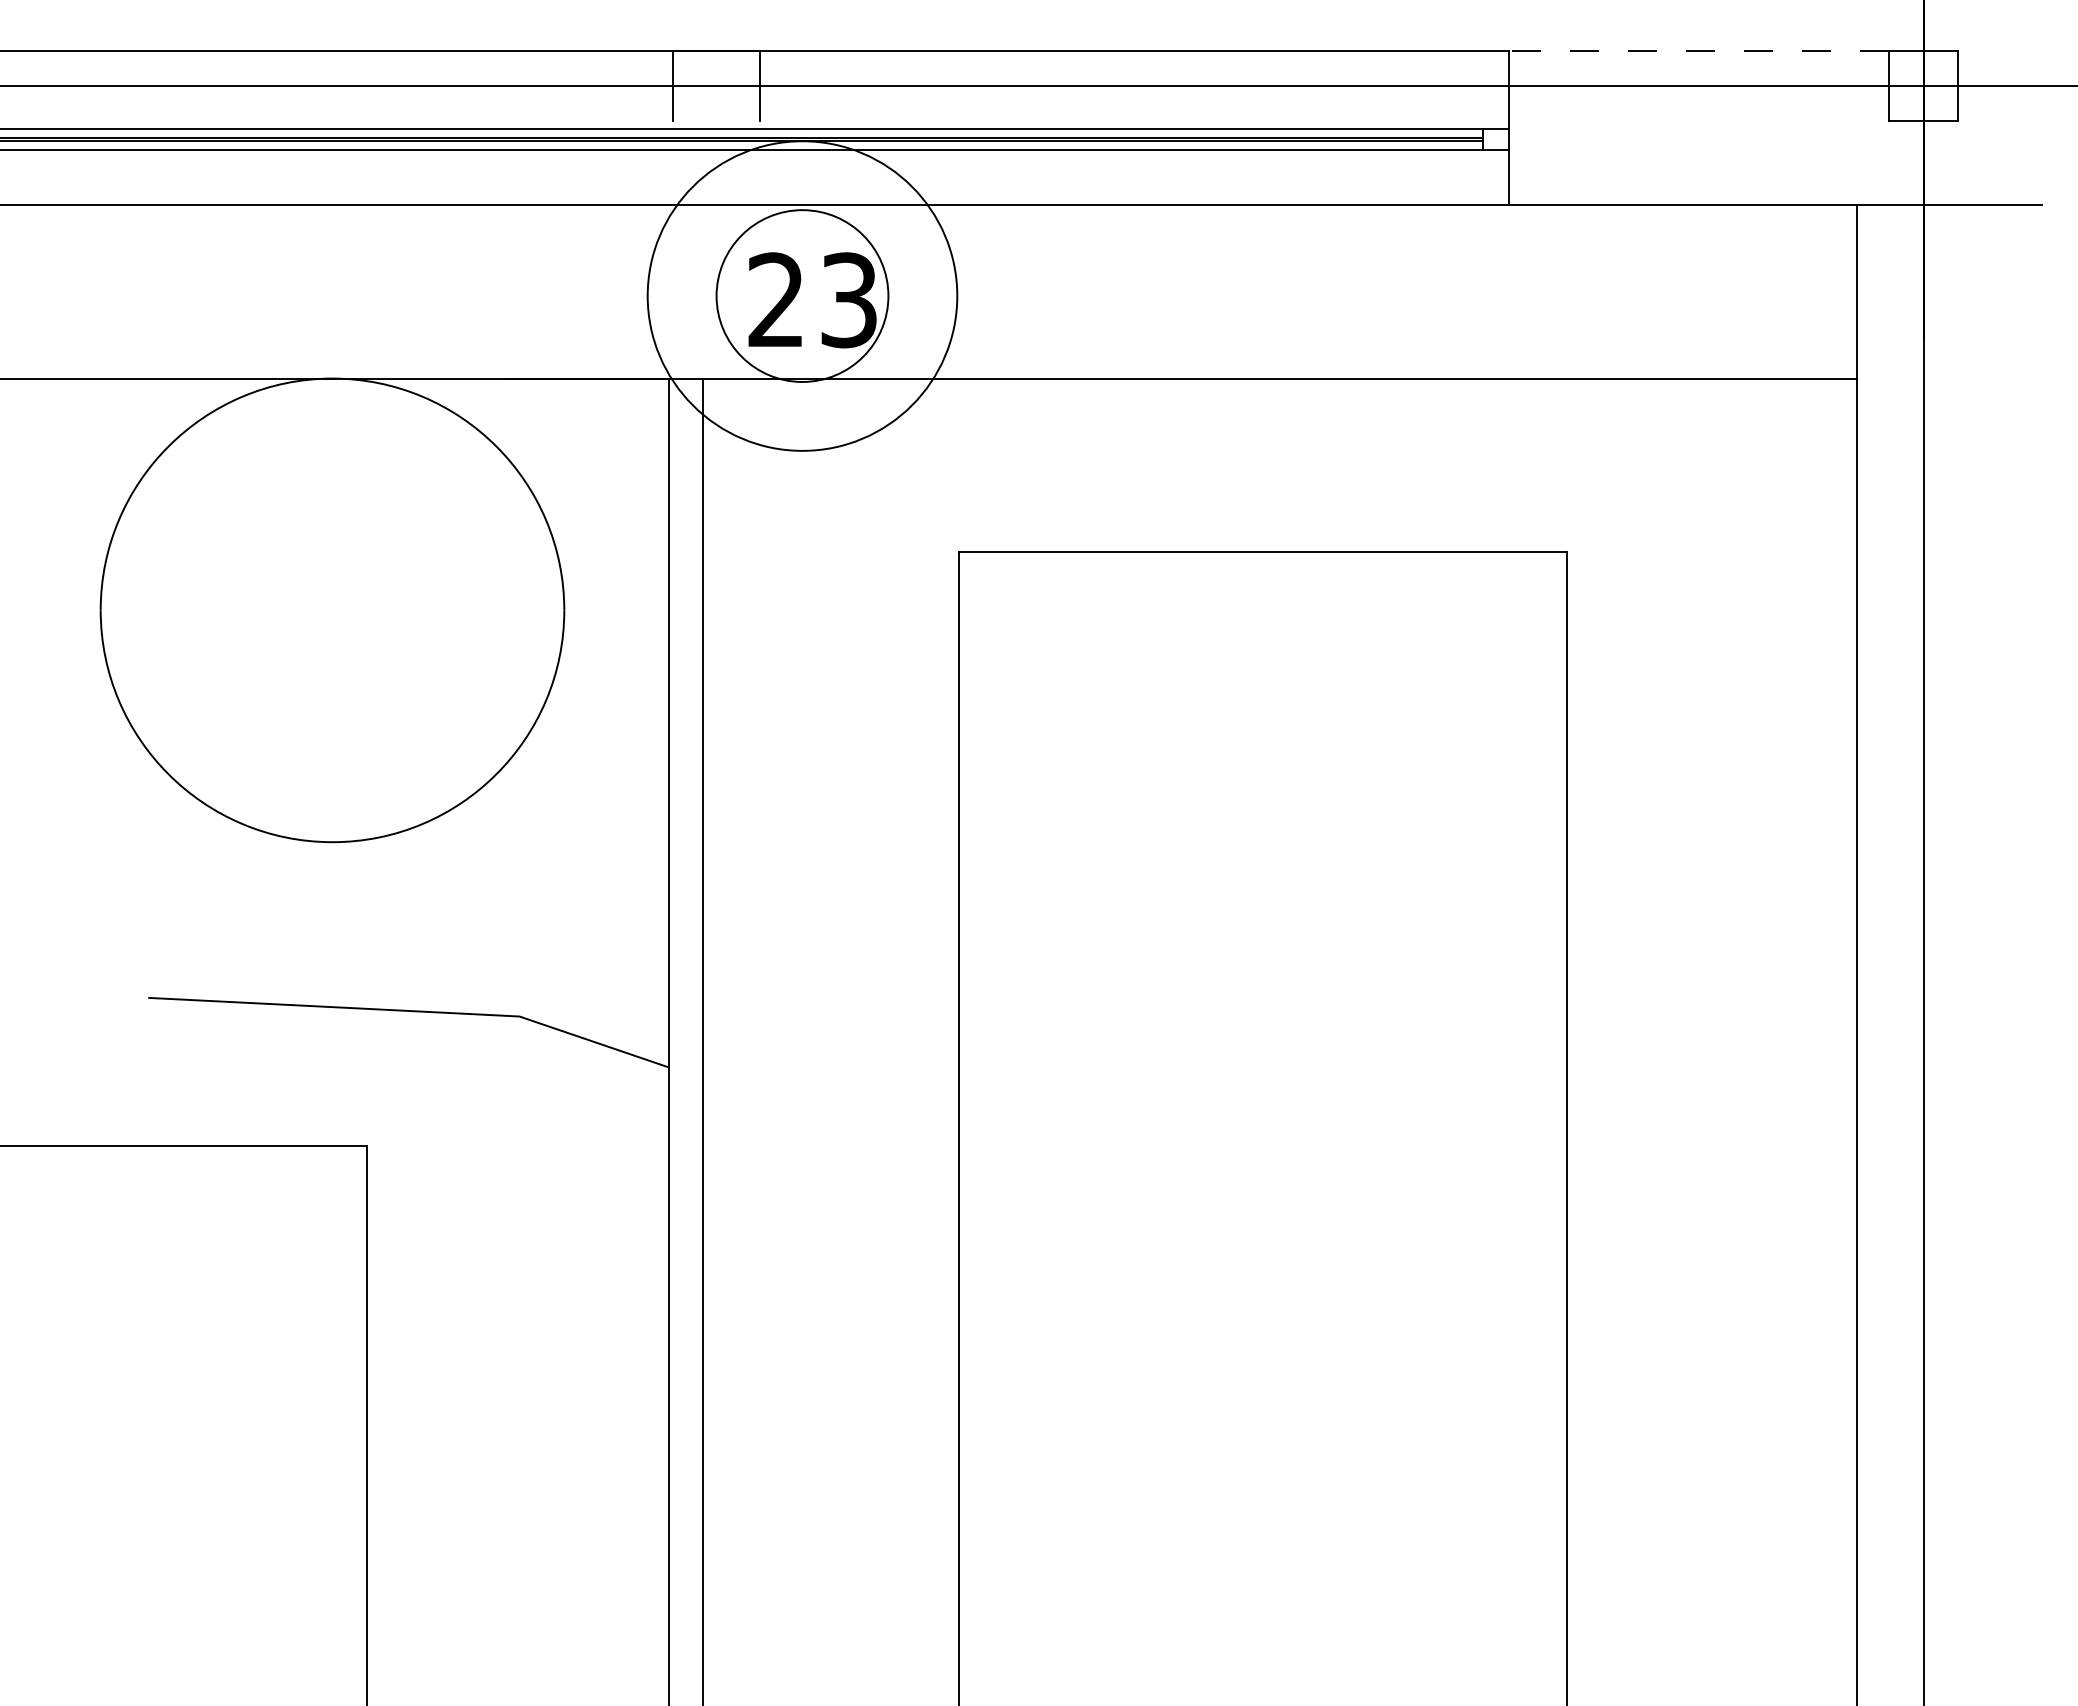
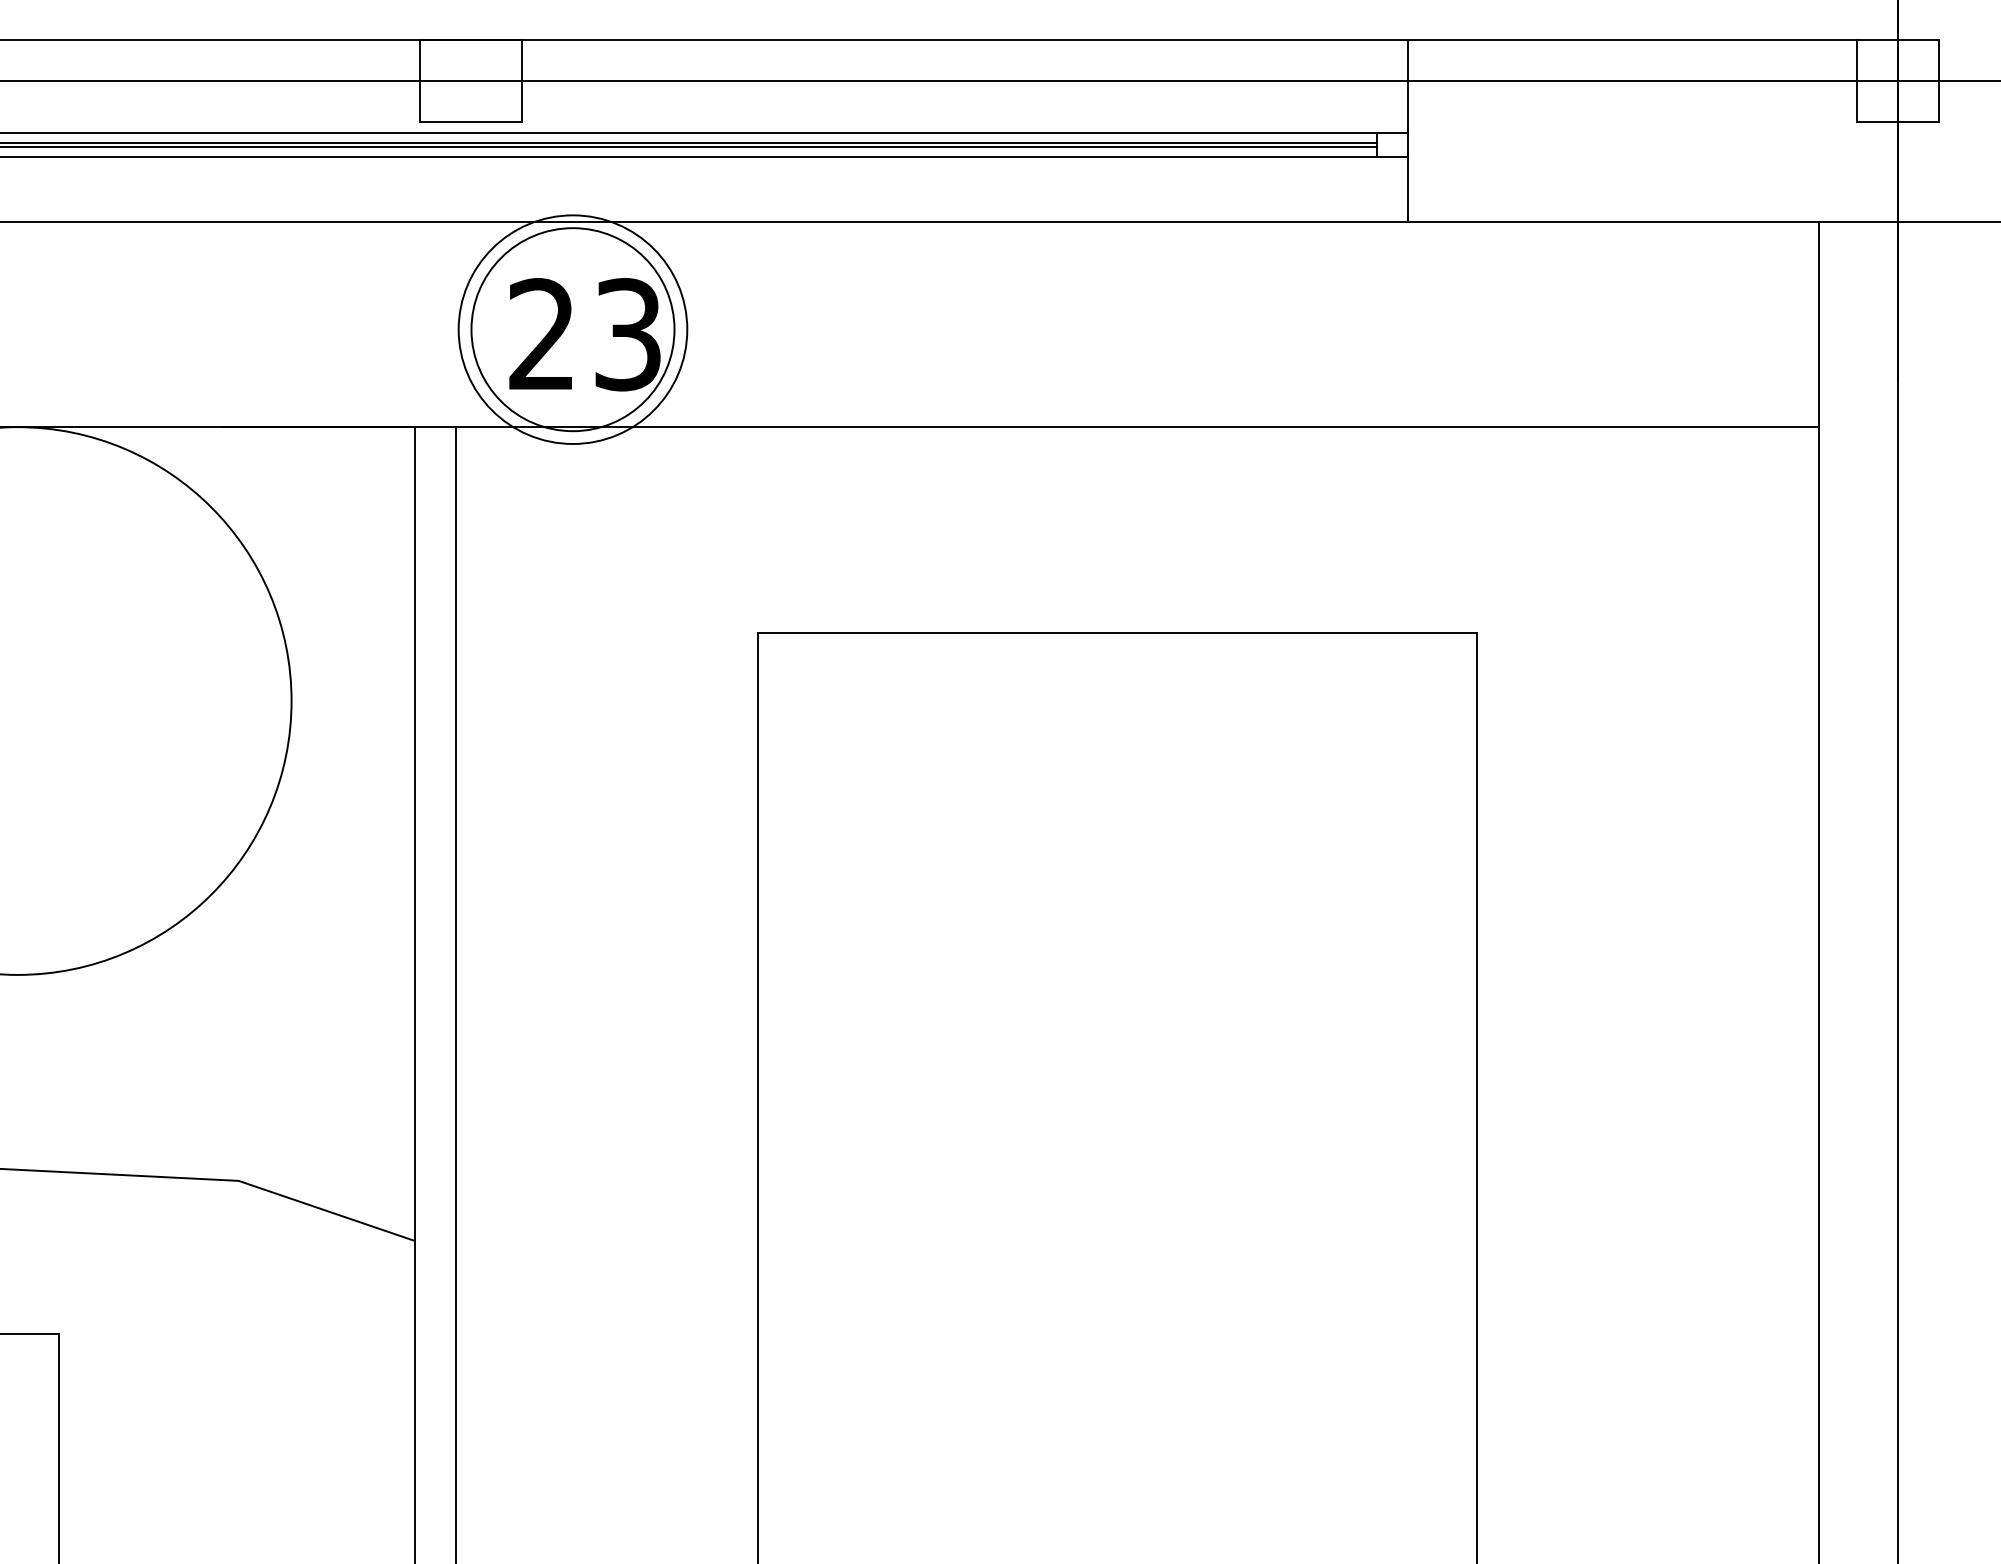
line: (1698, 51) -> (1631, 40), dashed -> solid
line: (715, 120) -> (470, 122), added
circle: (802, 295) -> (572, 329), size x0.62

